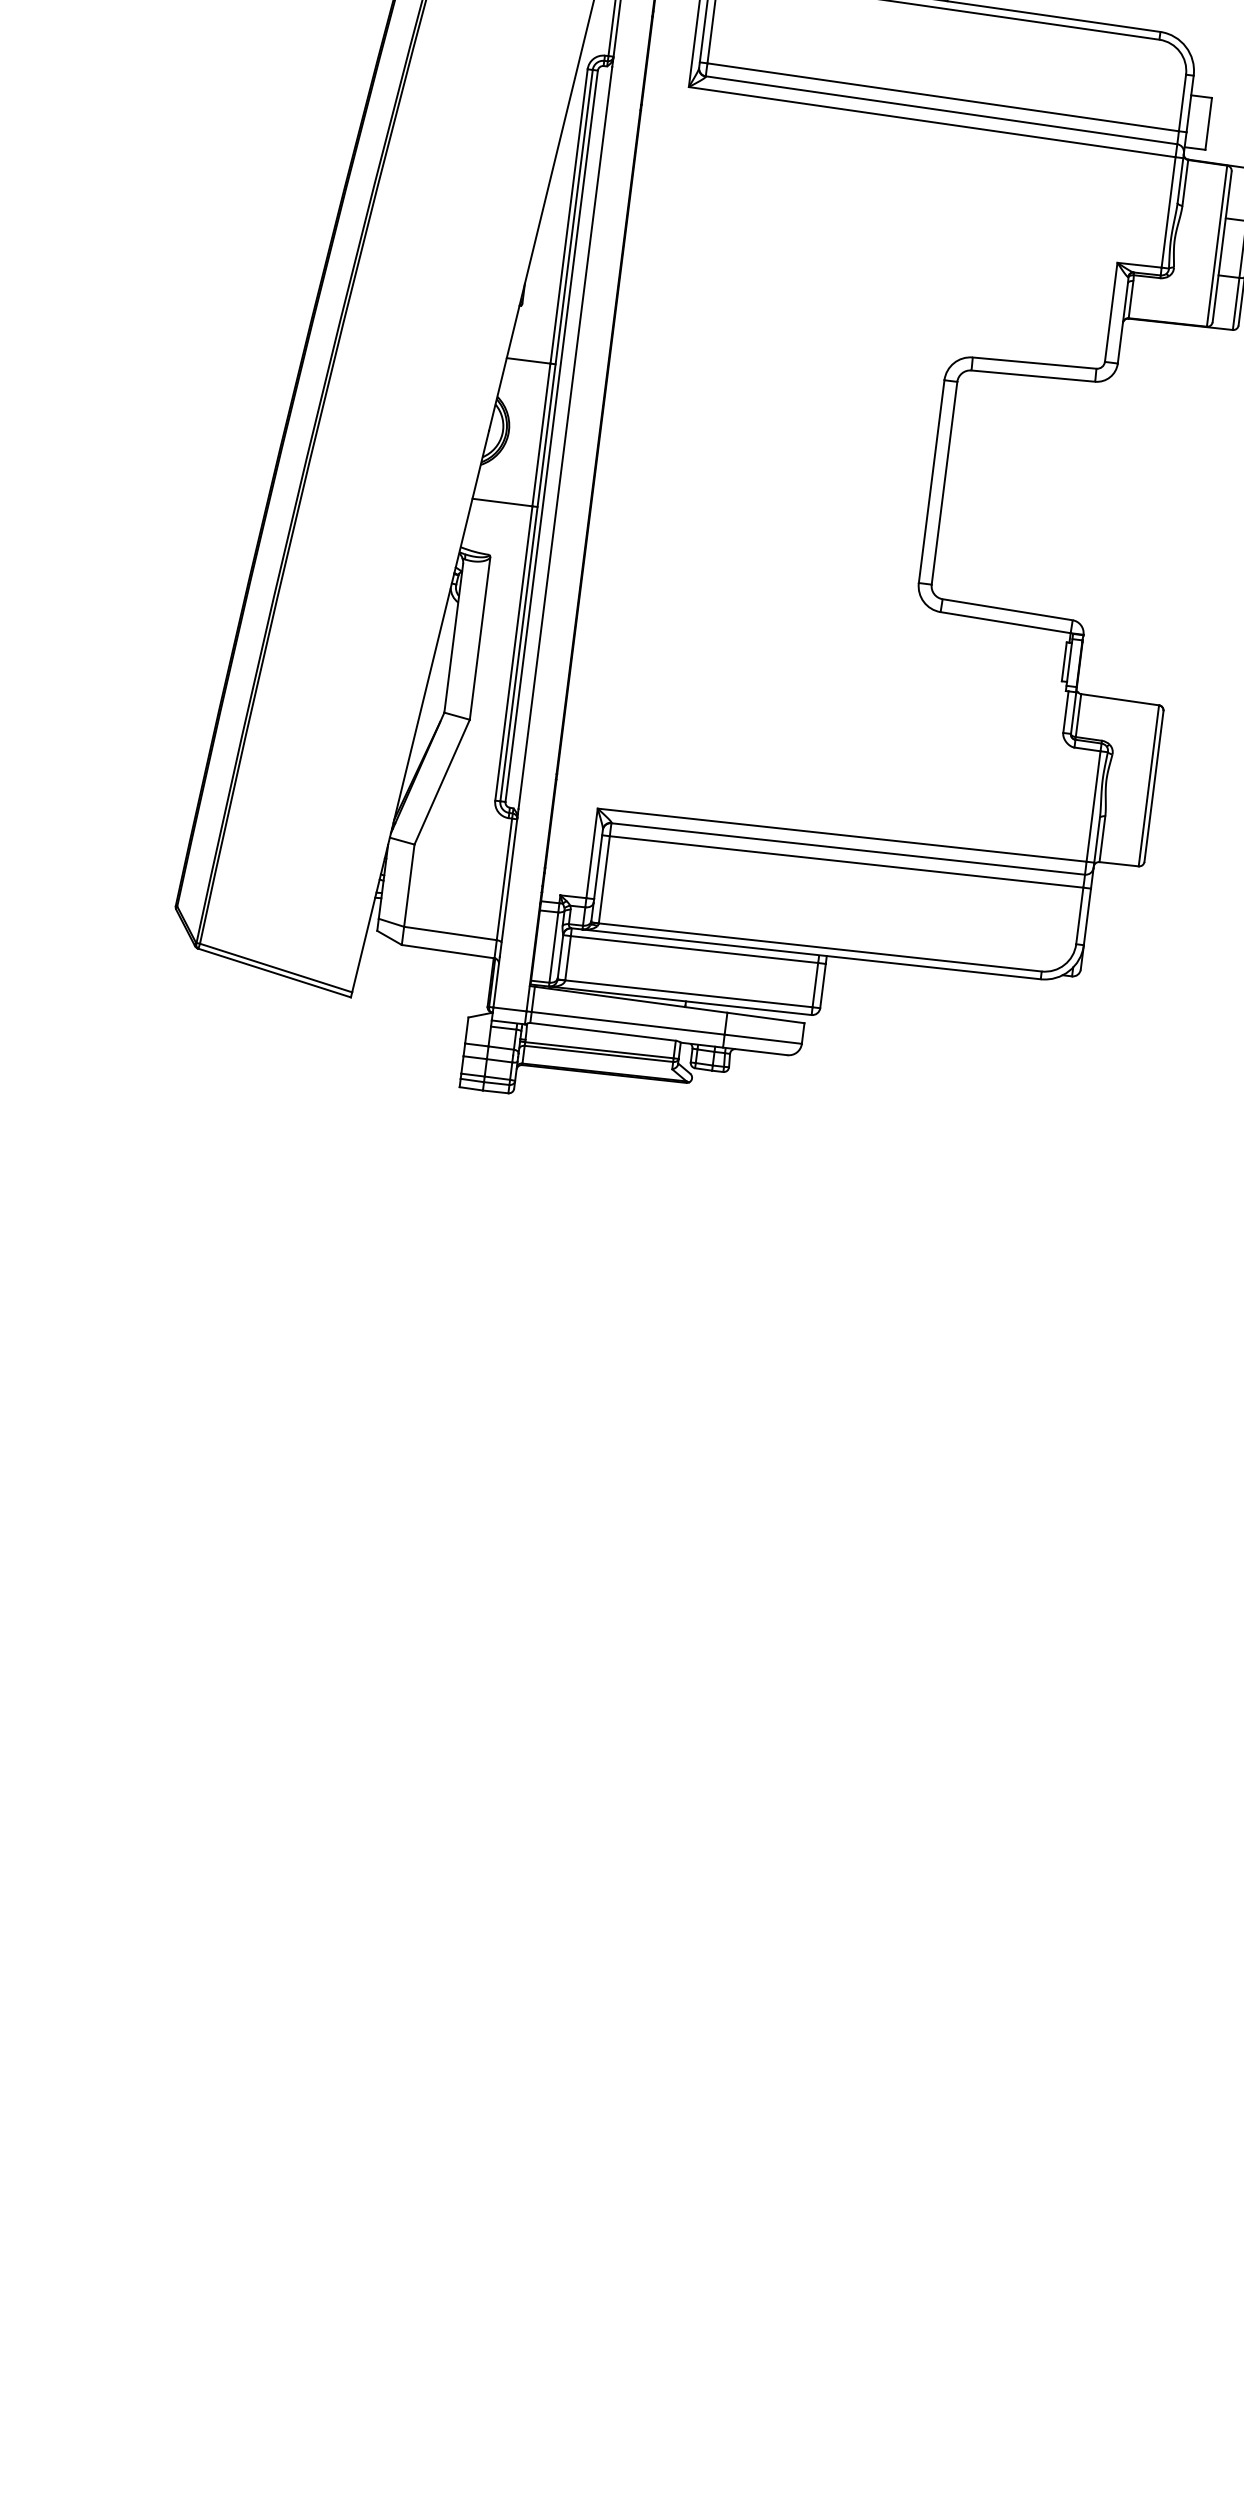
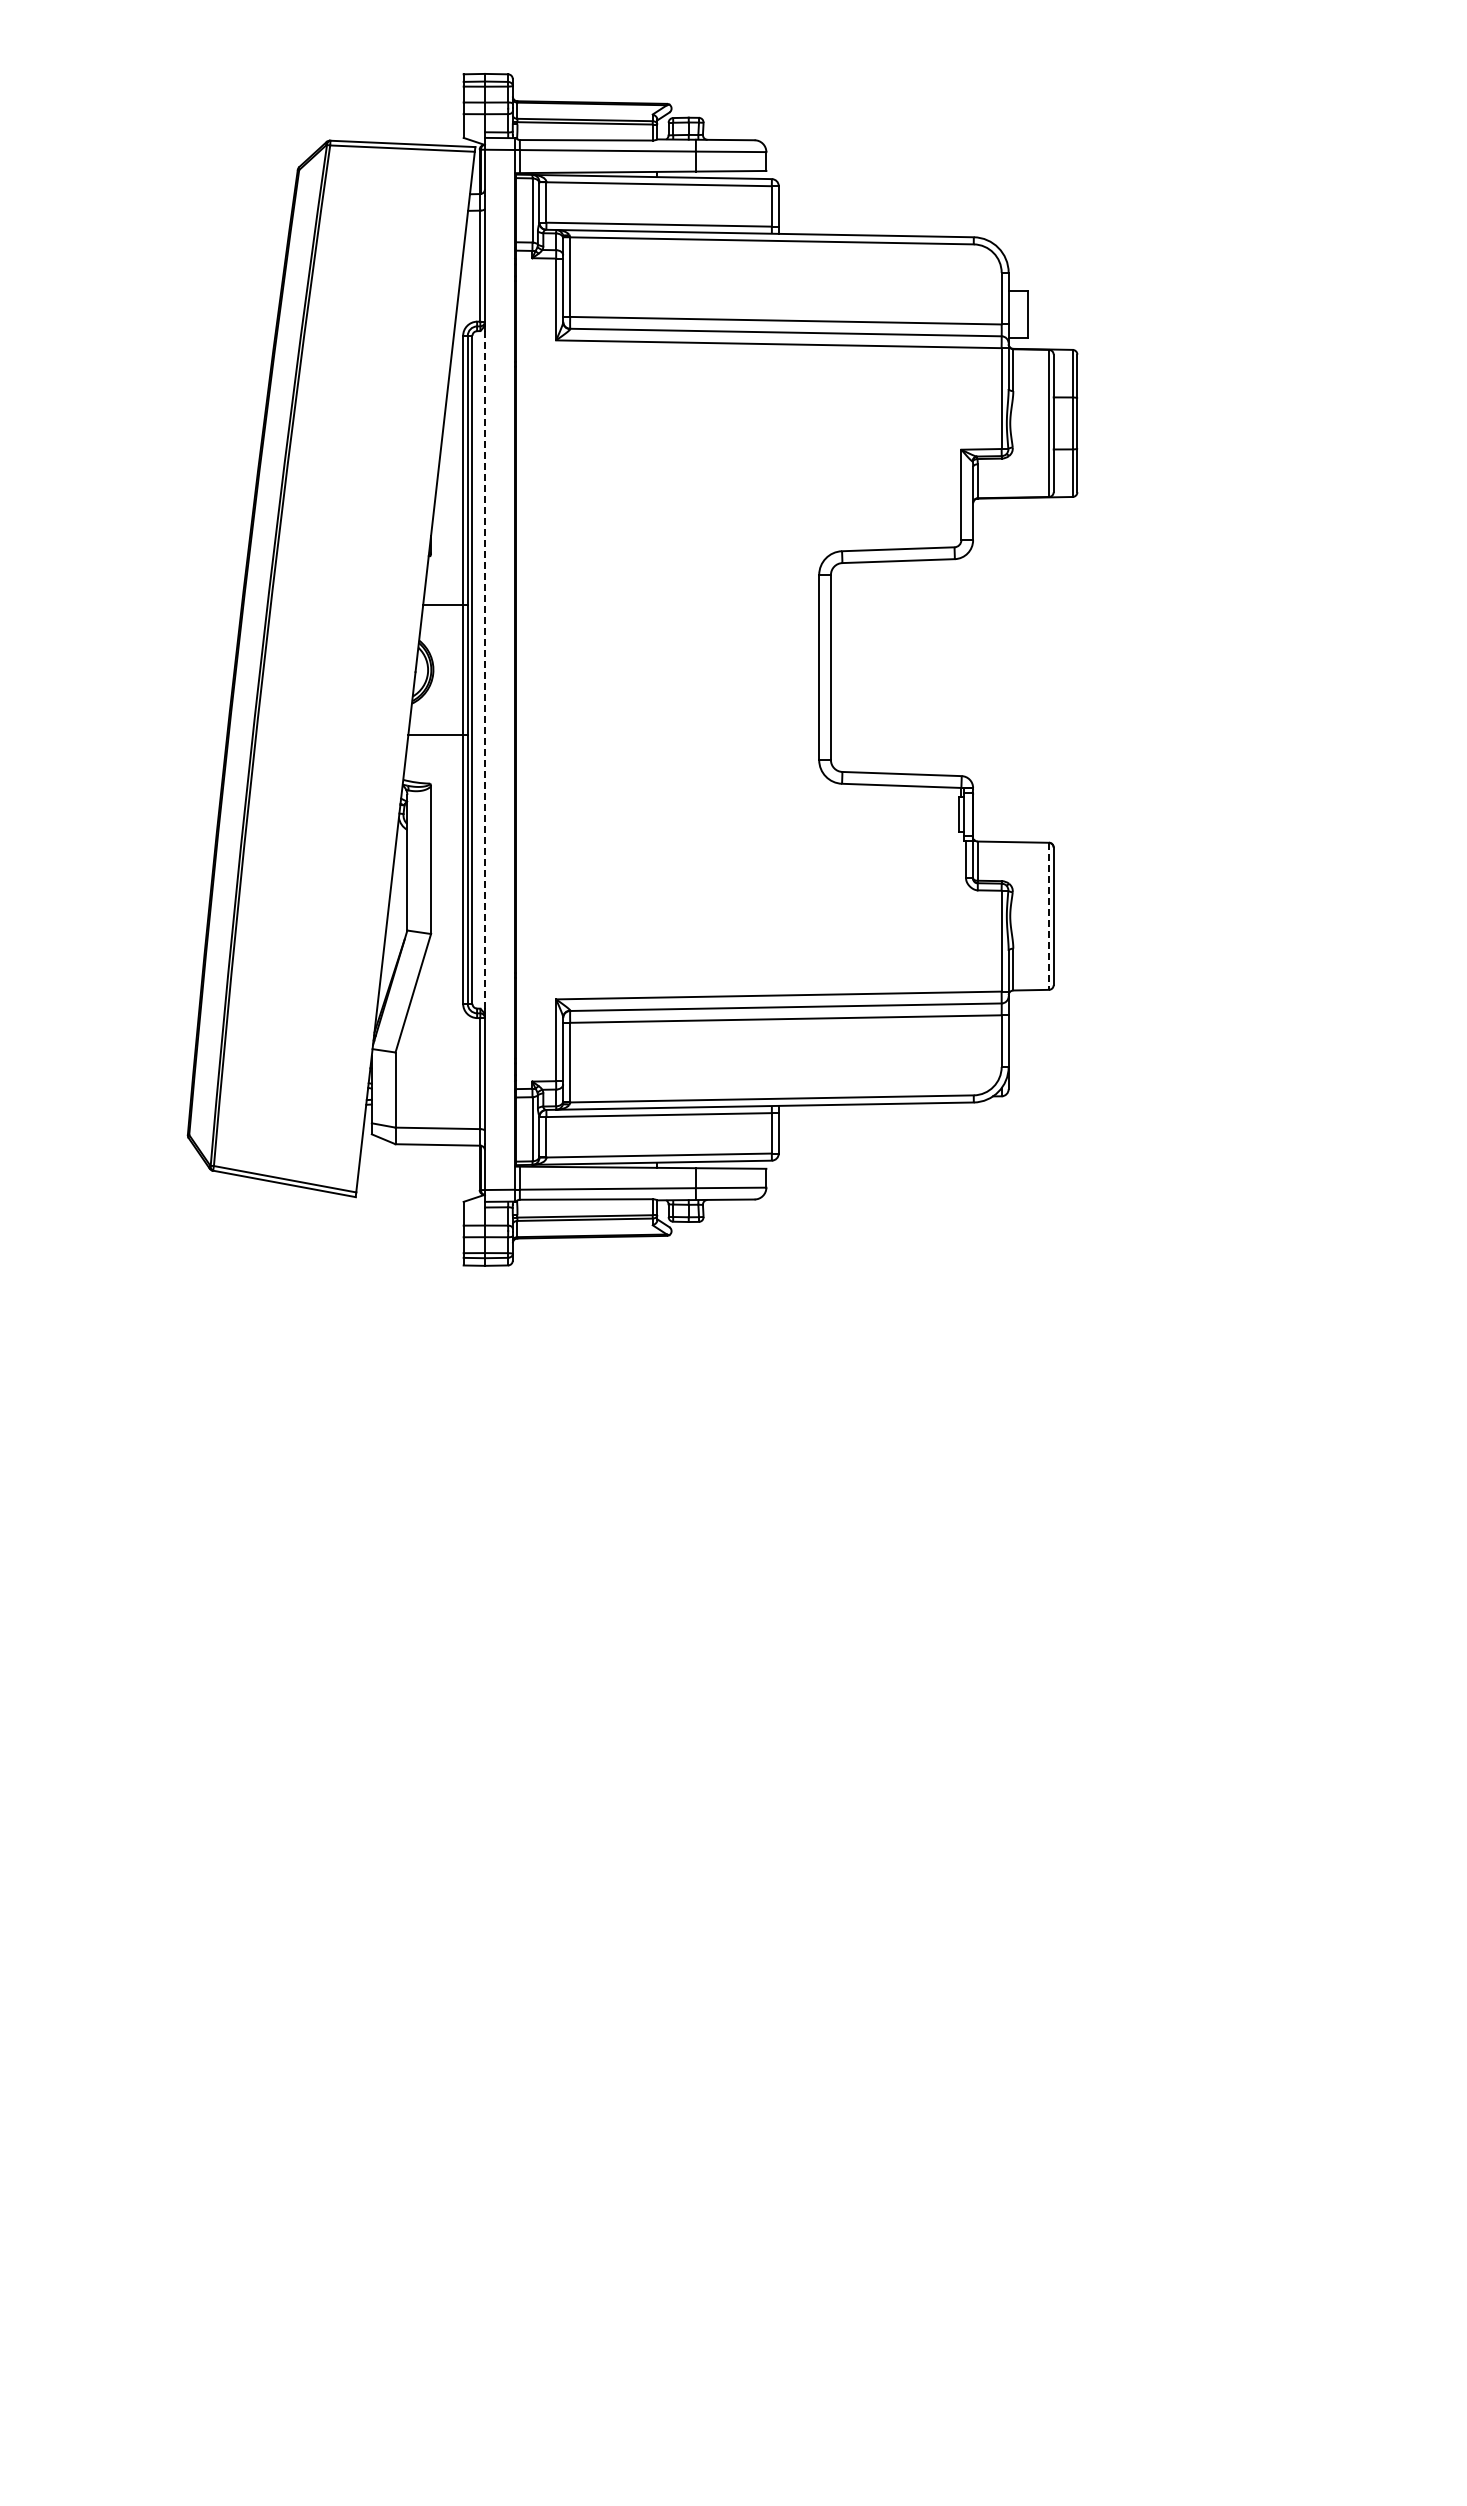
line: (564, 437) -> (484, 669), solid -> dashed
line: (1149, 786) -> (1049, 916), solid -> dashed

